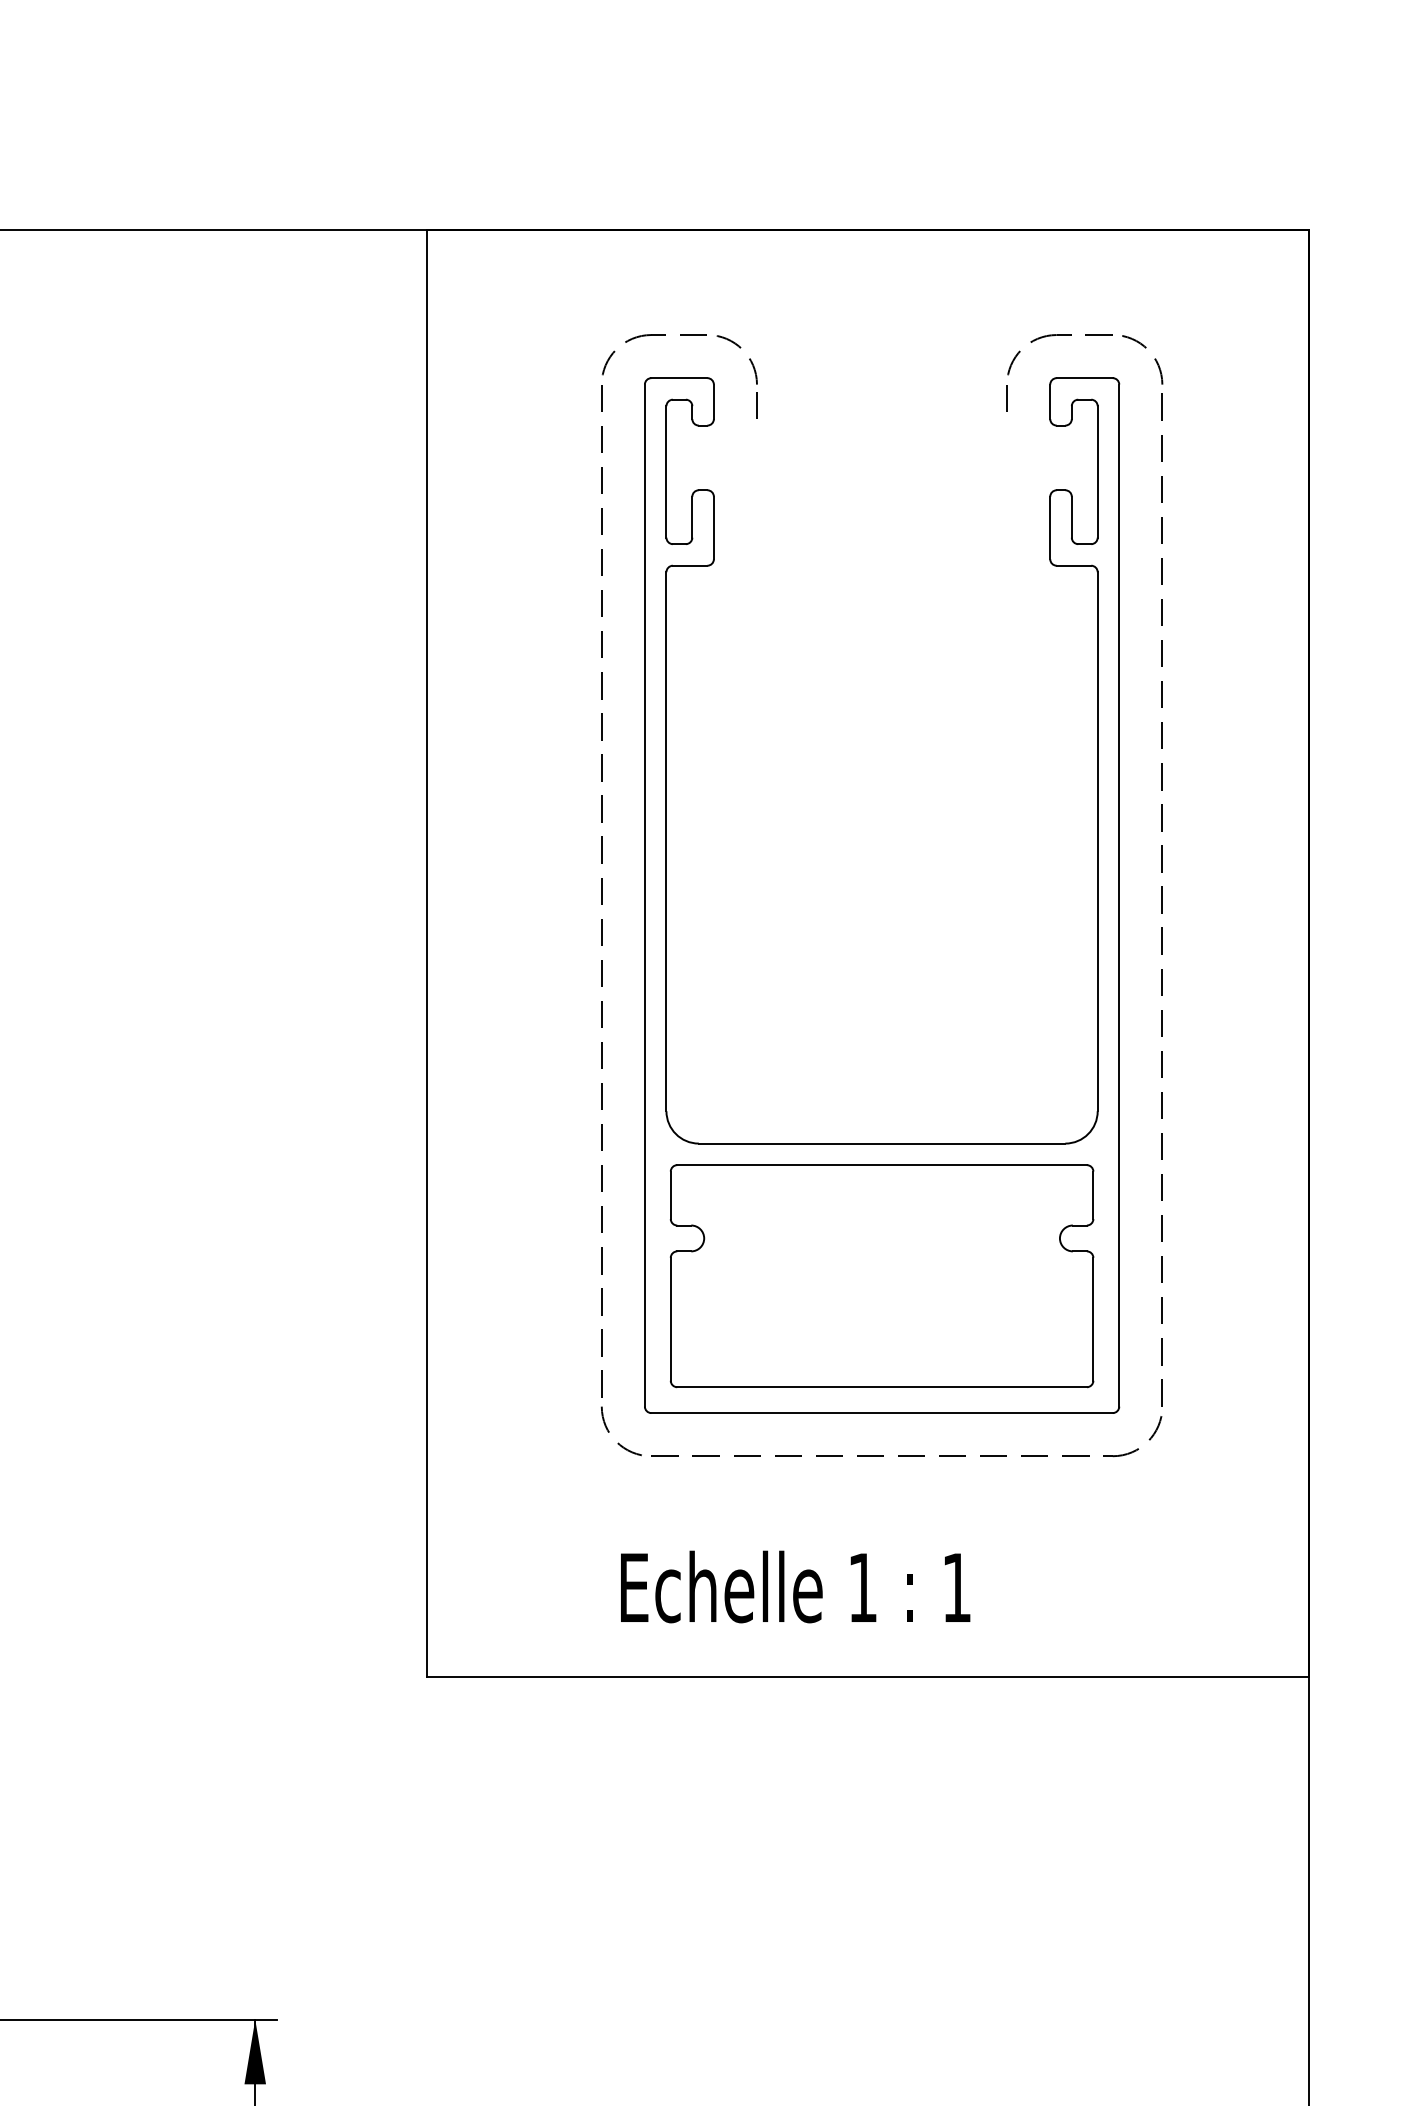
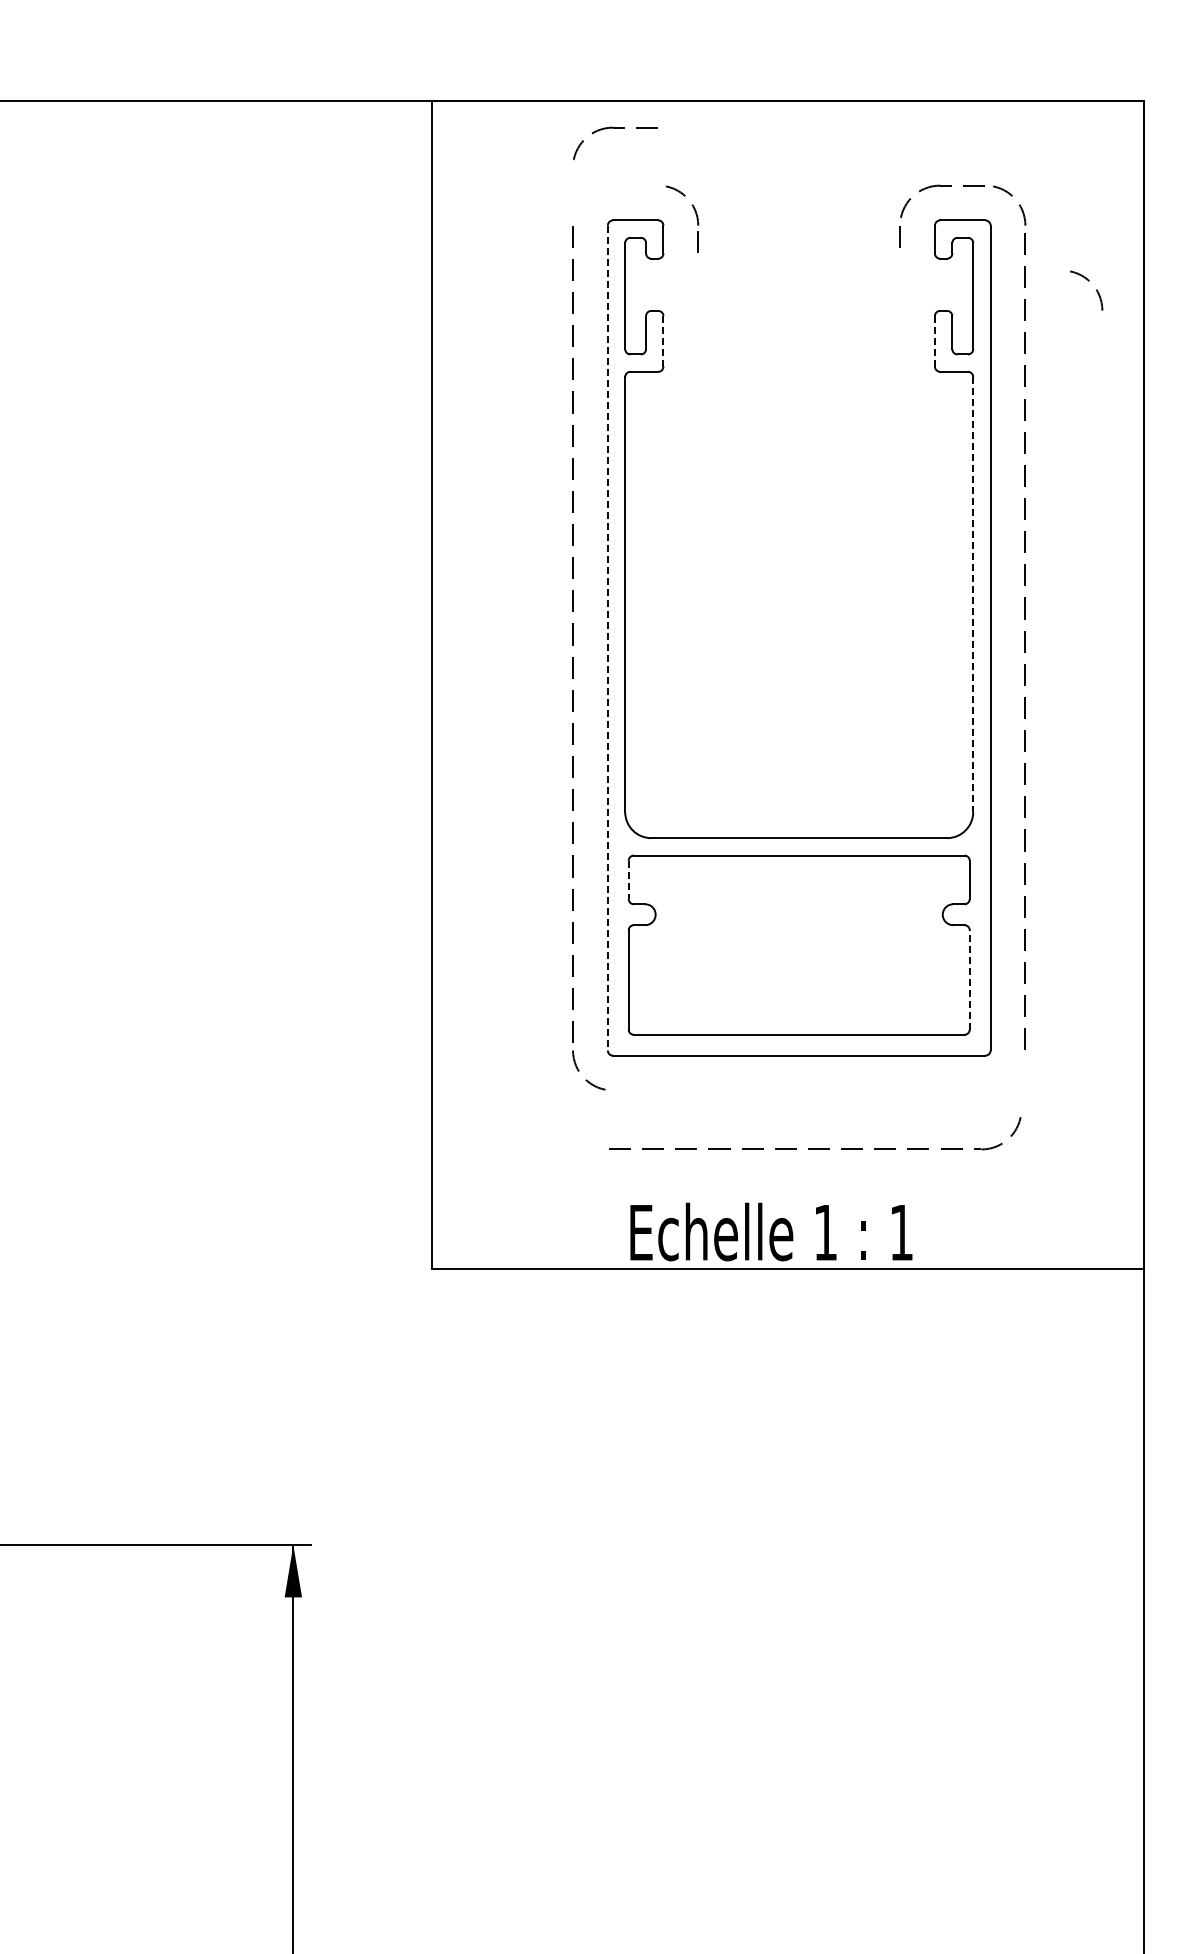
part: (654, 336) -> (615, 128), moved
arc: (1249, 464) -> (1095, 290), added
line: (713, 526) -> (663, 340), solid -> dashed
line: (1049, 528) -> (934, 341), solid -> dashed
line: (1098, 841) -> (973, 594), solid -> dashed
line: (644, 896) -> (607, 638), solid -> dashed
line: (670, 1196) -> (628, 880), solid -> dashed
line: (1093, 1318) -> (969, 979), solid -> dashed
part: (907, 1455) -> (815, 1148), moved
text: (795, 1586) -> (771, 1231), moved

